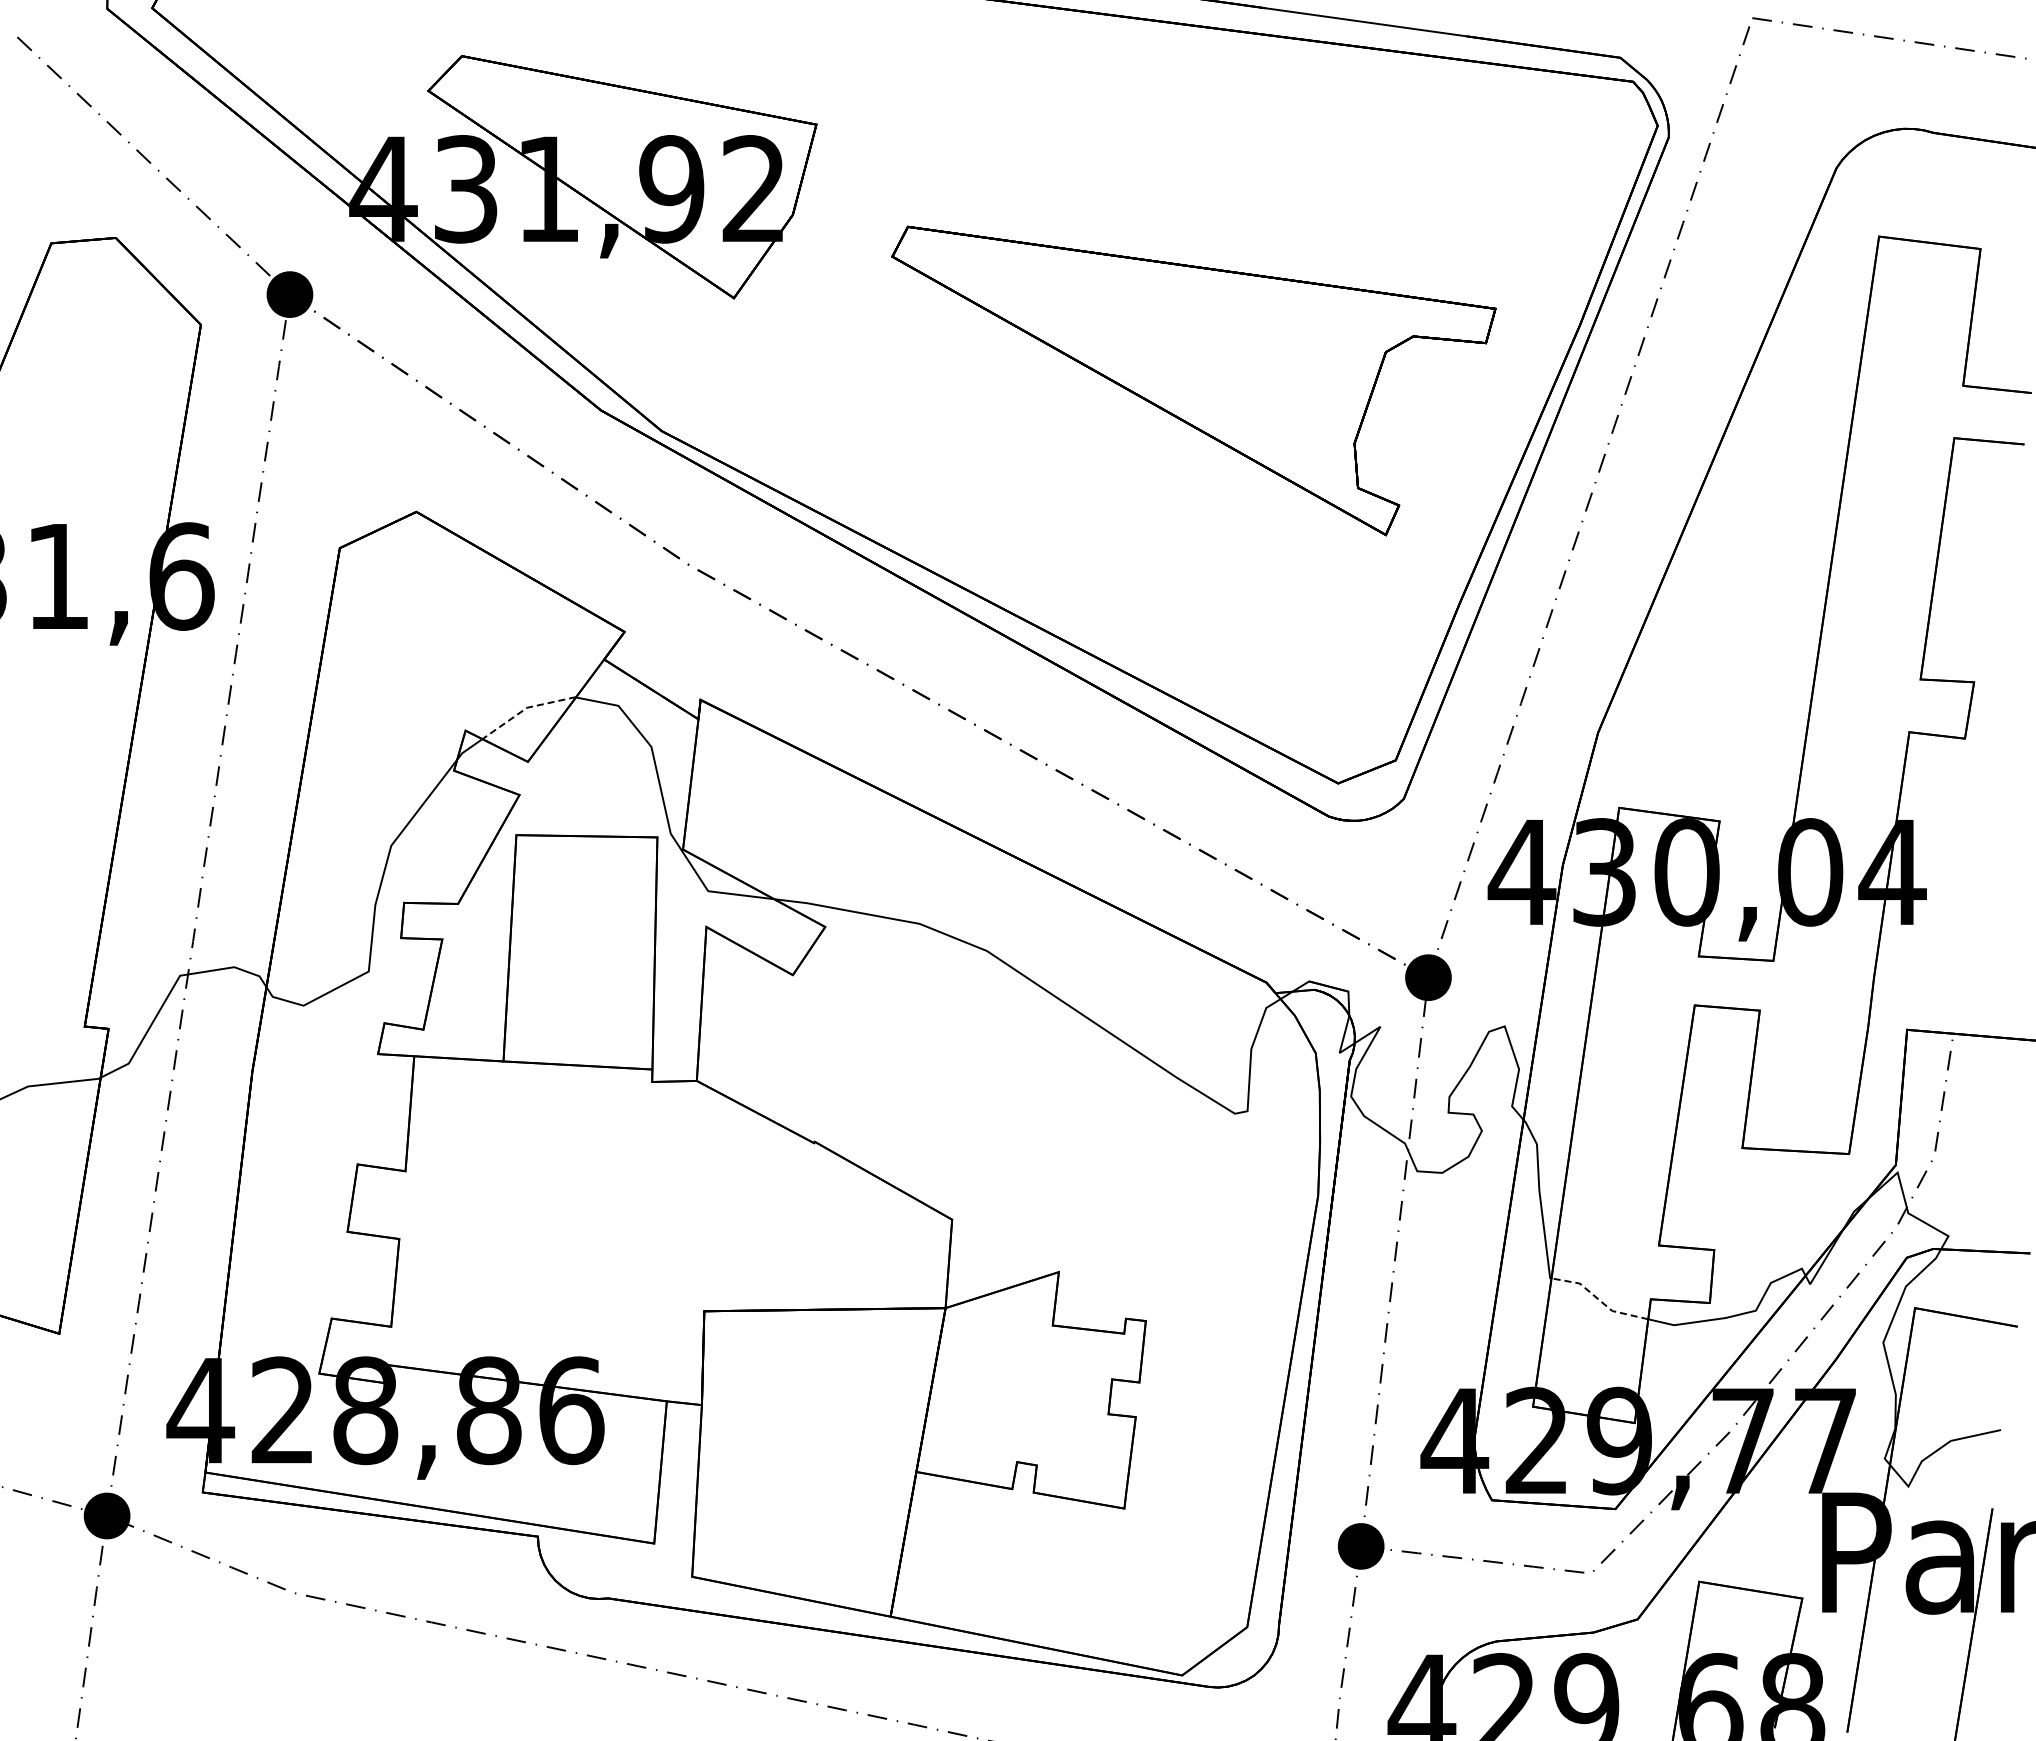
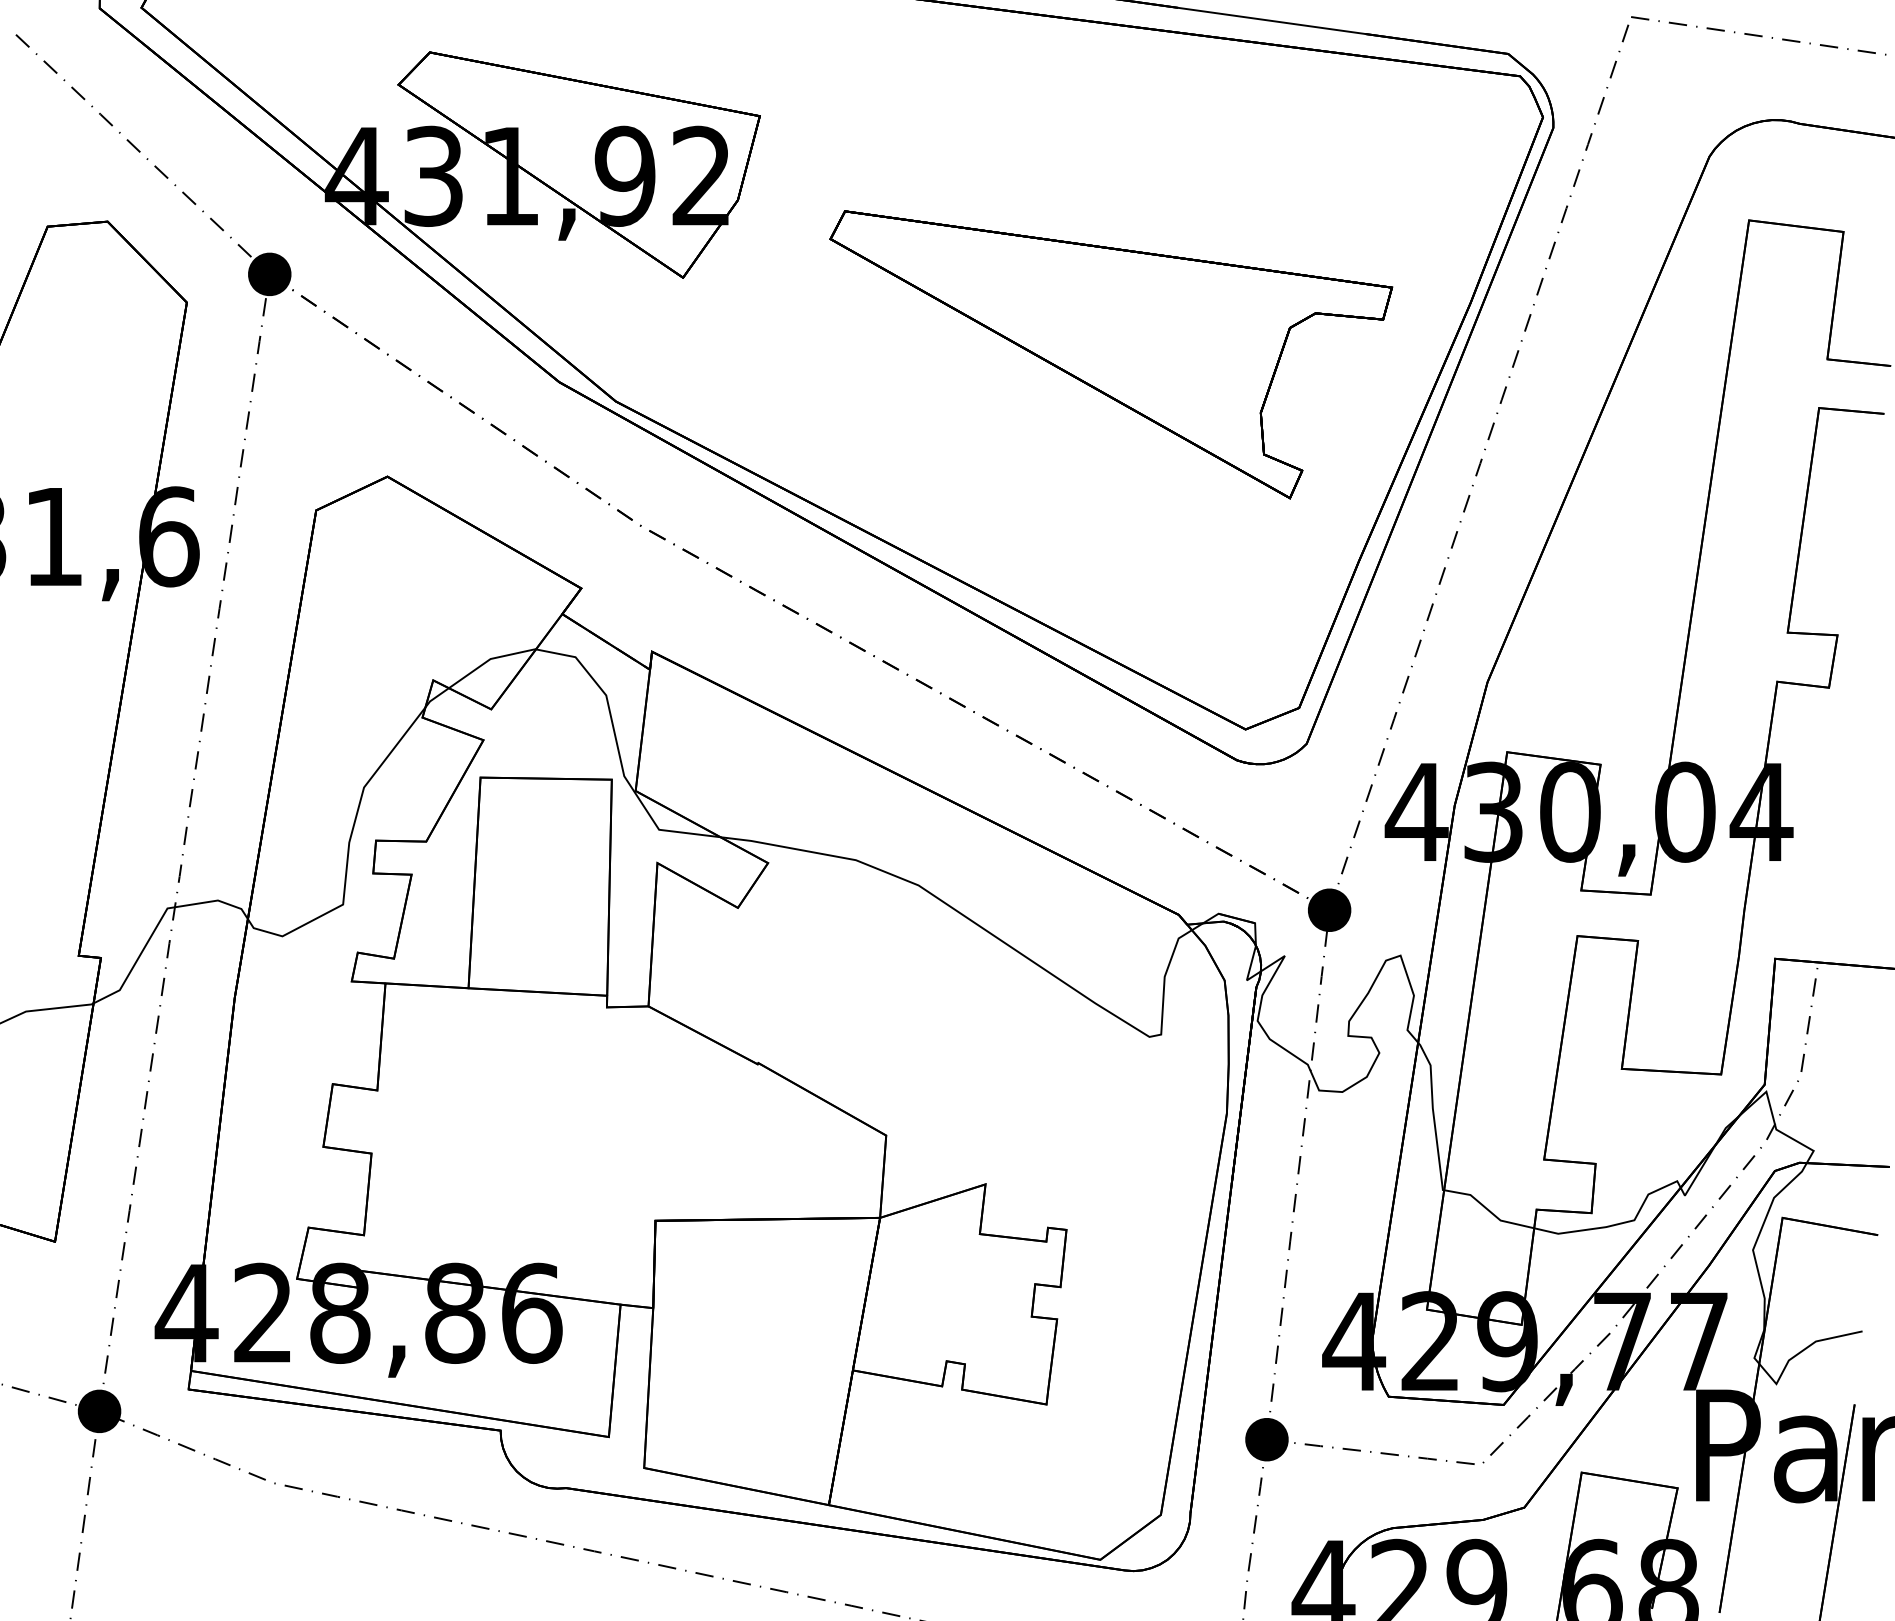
line: (526, 708) -> (489, 659), dashed -> solid
line: (1599, 1300) -> (1488, 1210), dashed -> solid

